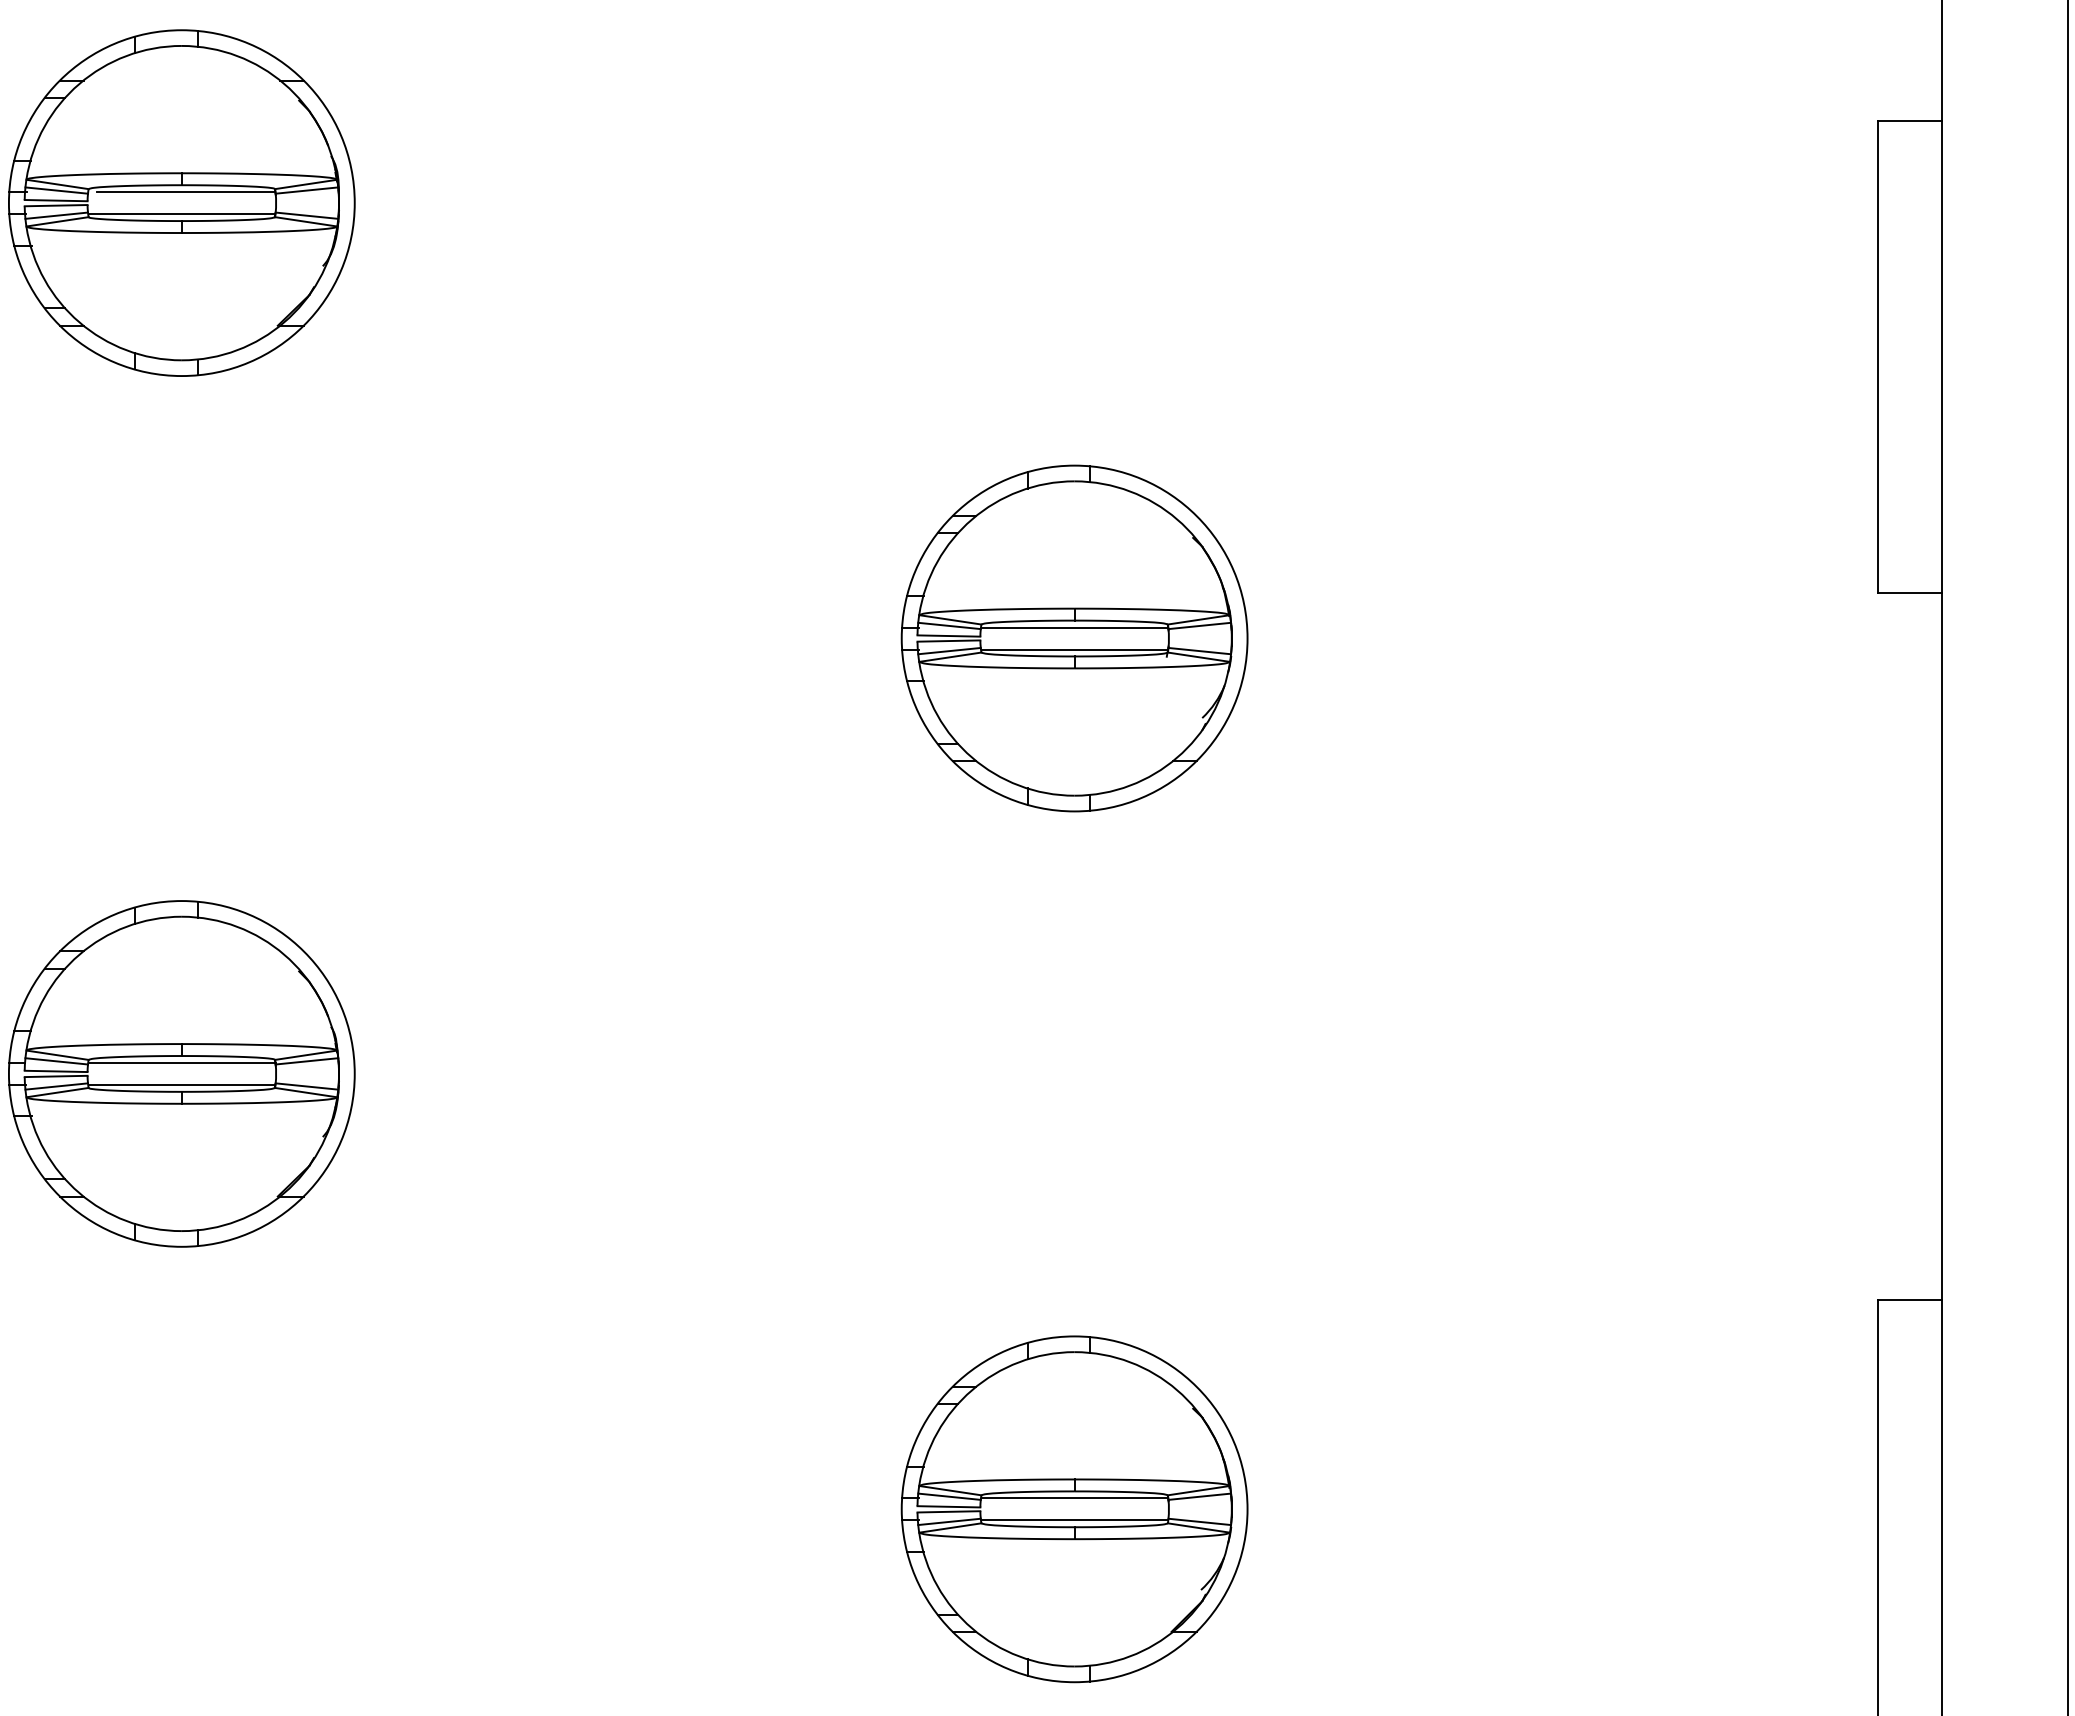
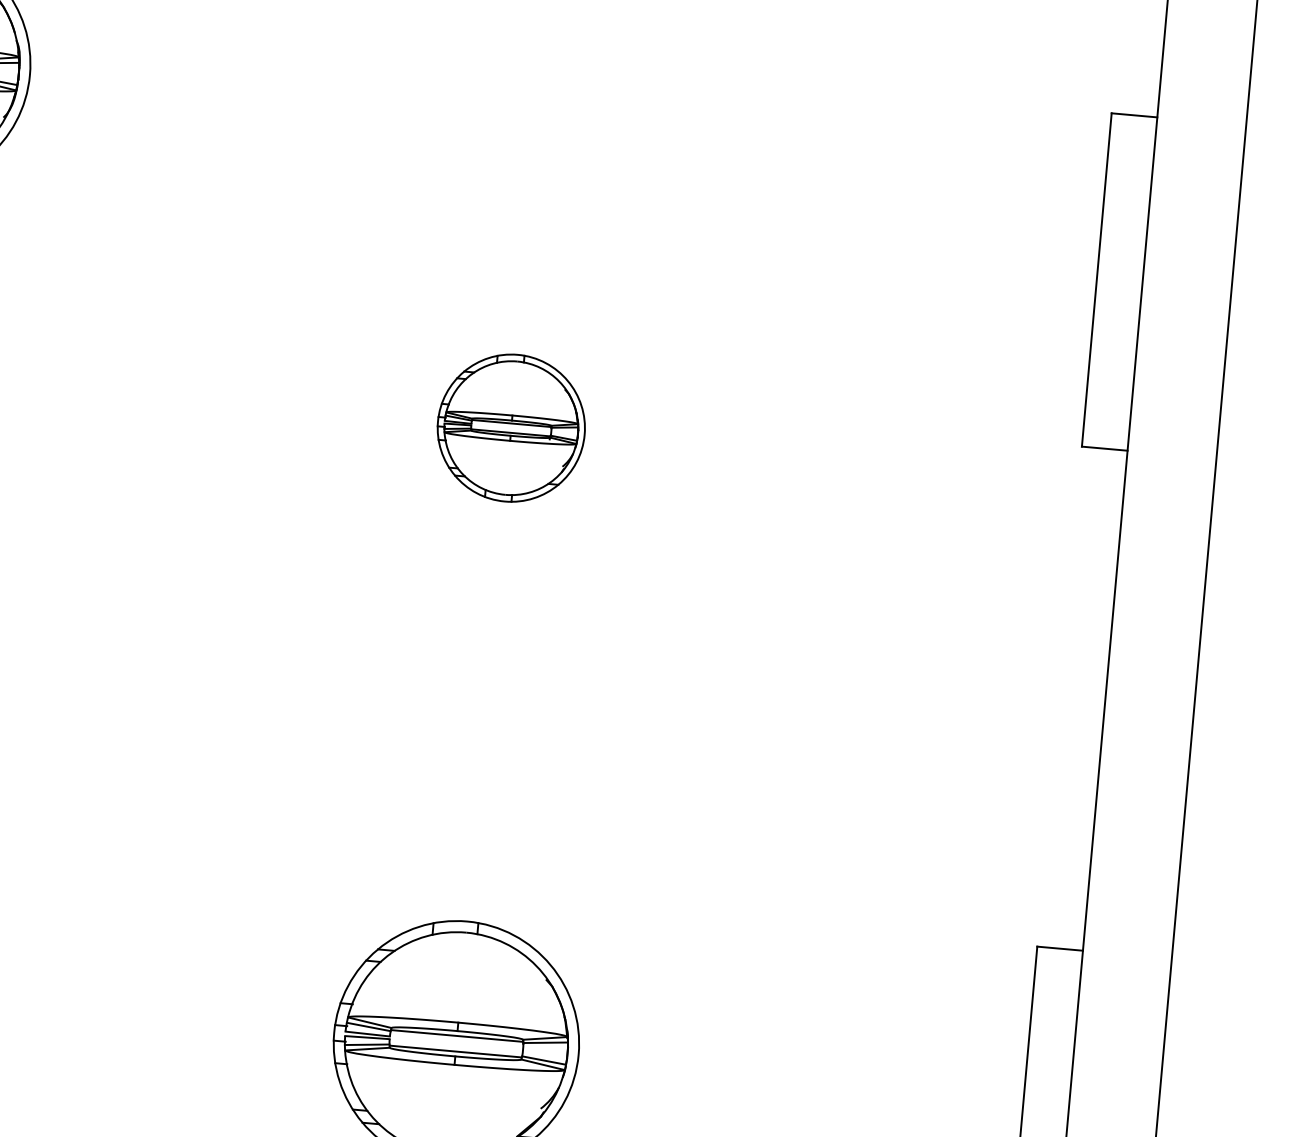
part: (1074, 638) -> (511, 428), size x0.6

